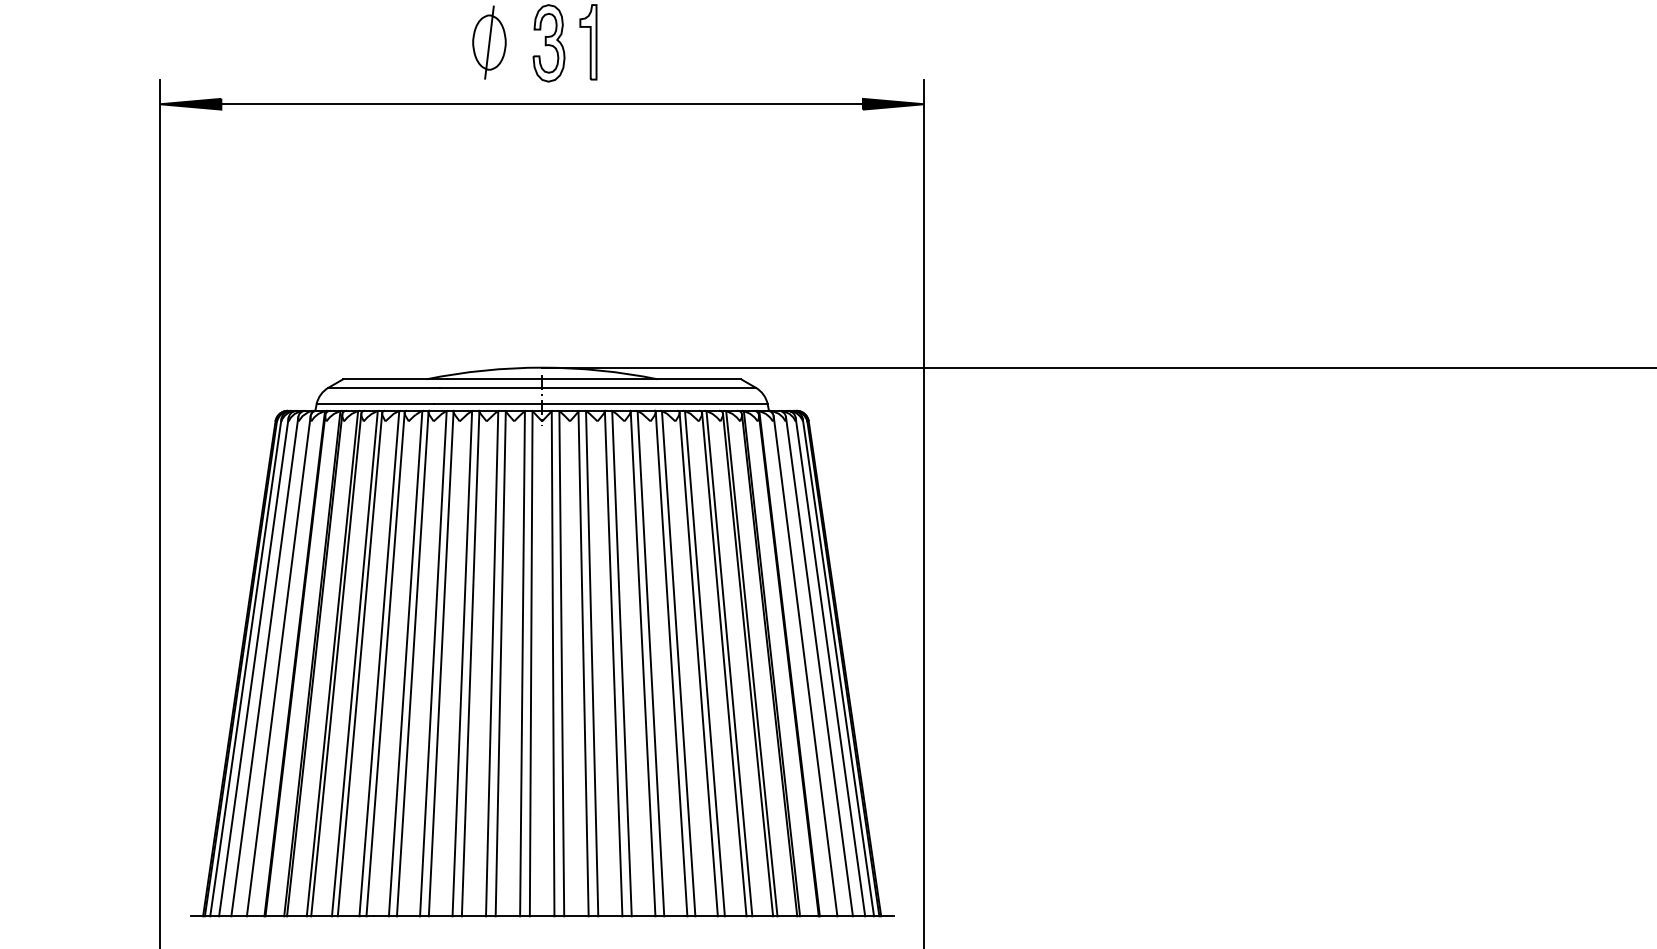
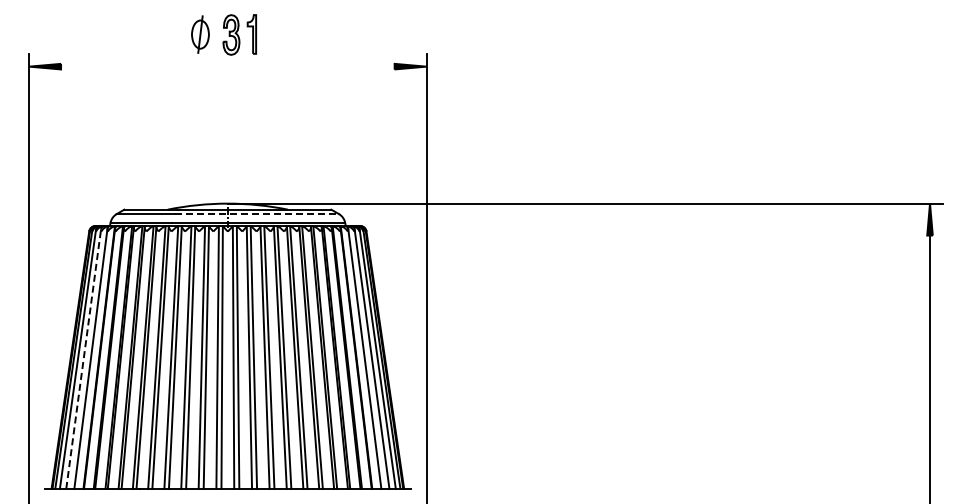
line: (541, 103) -> (227, 66), removed
line: (599, 388) -> (257, 214), solid -> dashed
line: (264, 667) -> (83, 359), solid -> dashed

